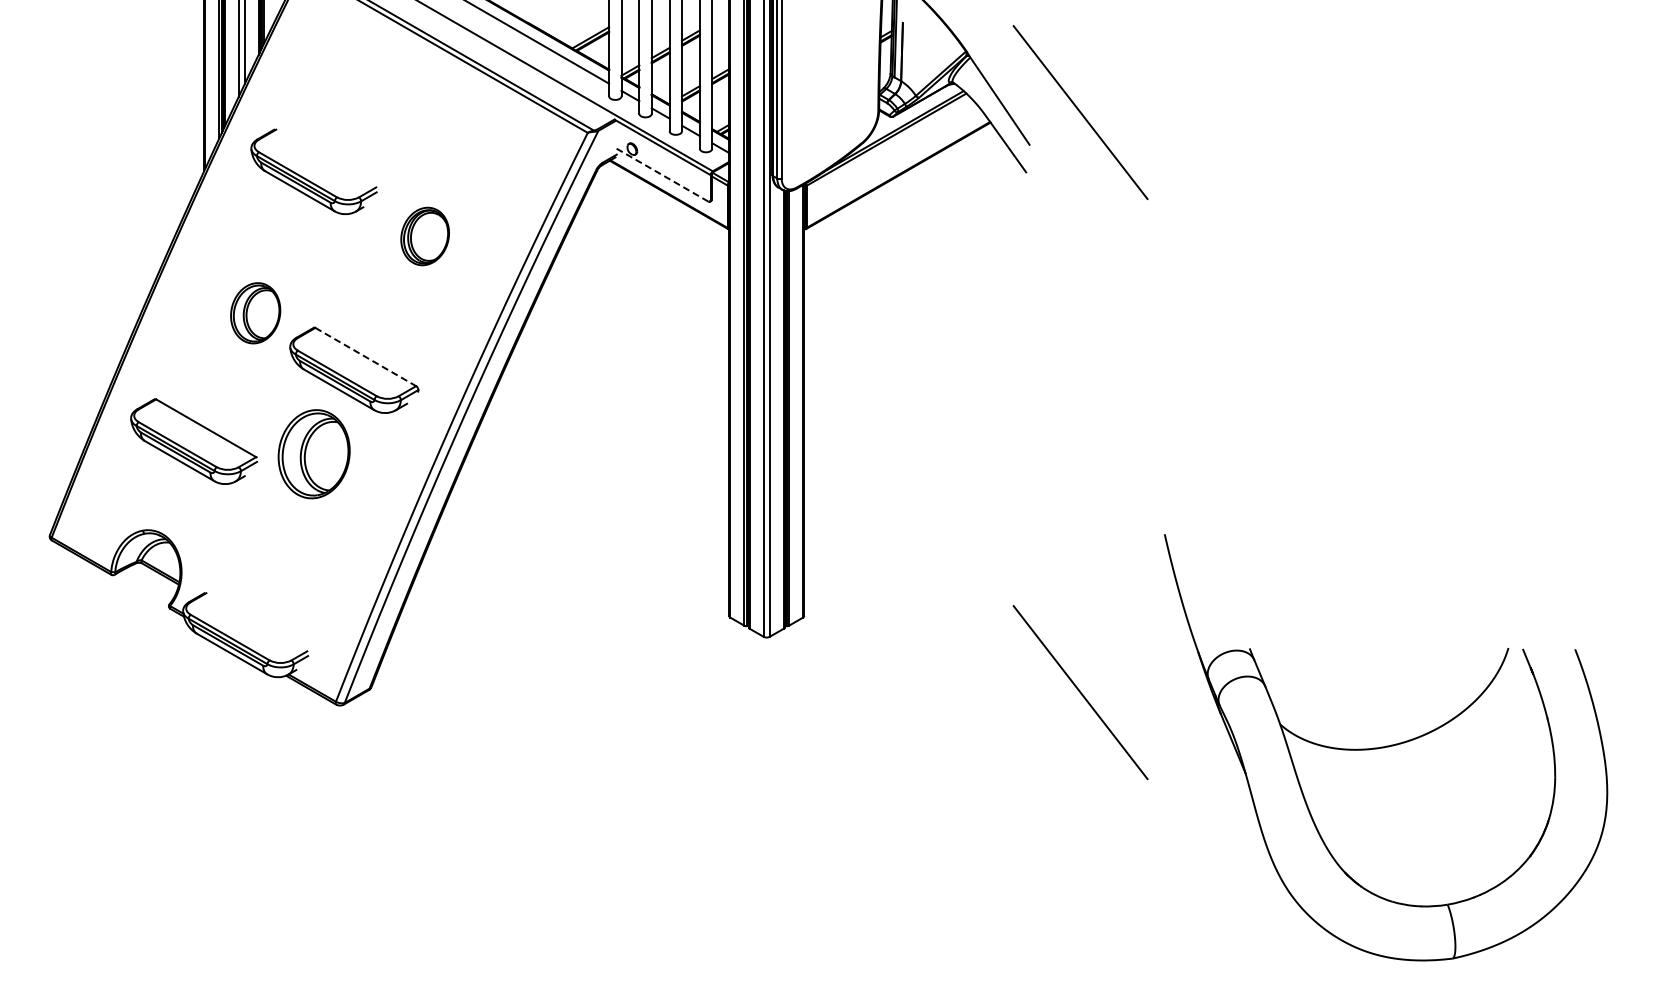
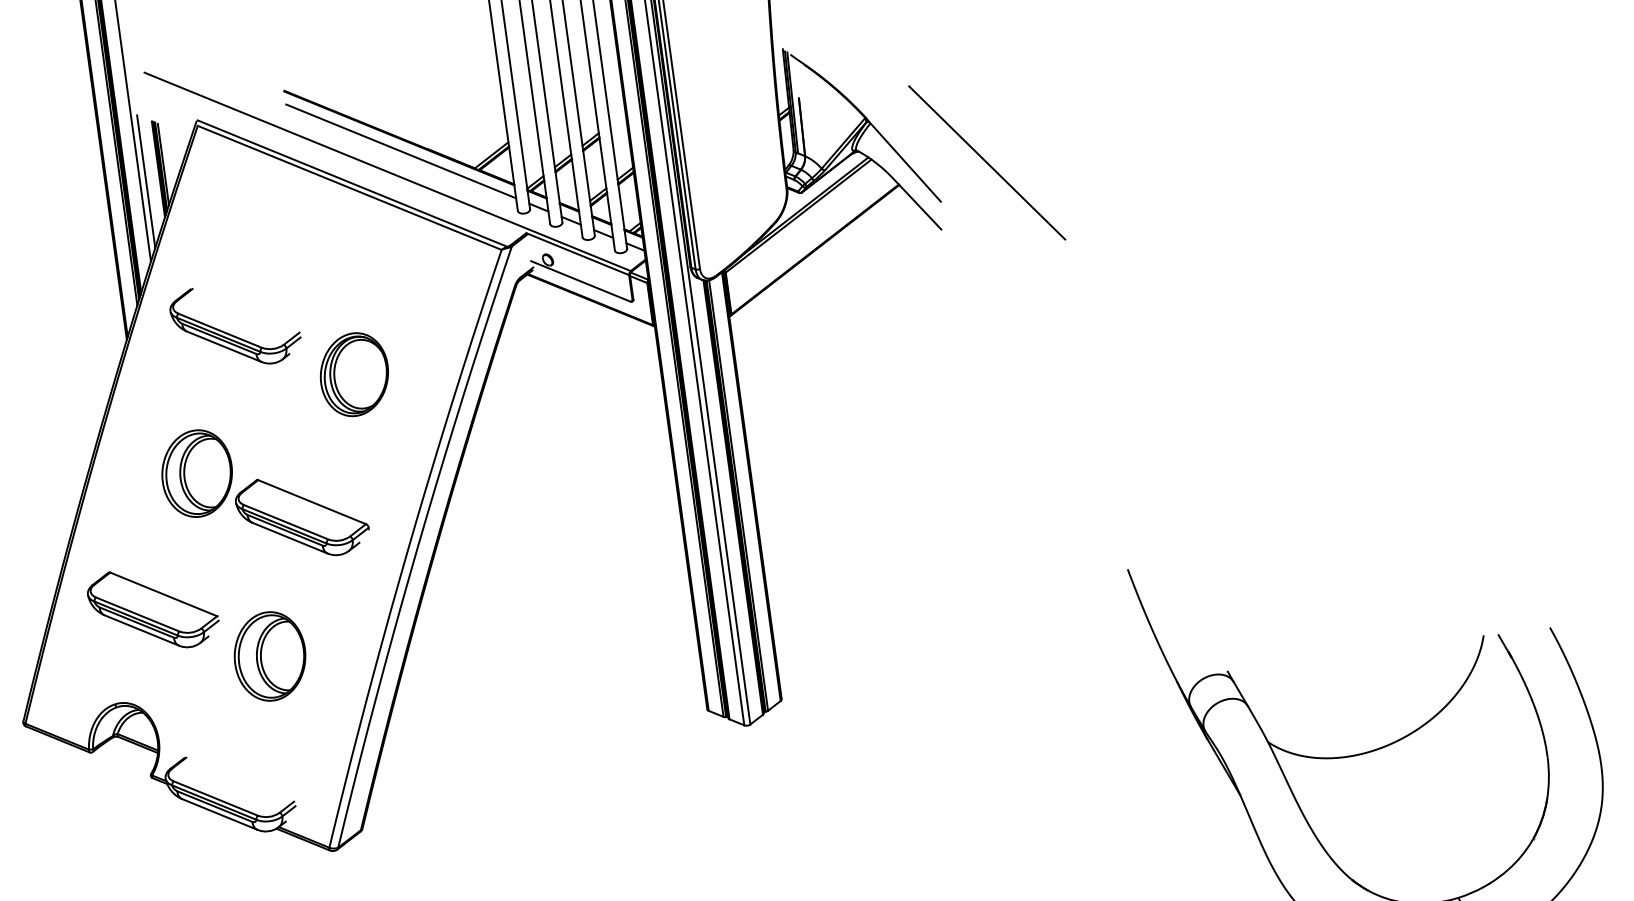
line: (661, 174) -> (580, 281), dashed -> solid
part: (425, 236) -> (354, 374), size x1.43
part: (255, 313) -> (196, 473), size x1.43
line: (366, 357) -> (312, 502), dashed -> solid
part: (313, 454) -> (269, 656), moved
line: (1080, 692) -> (1065, 737), removed

